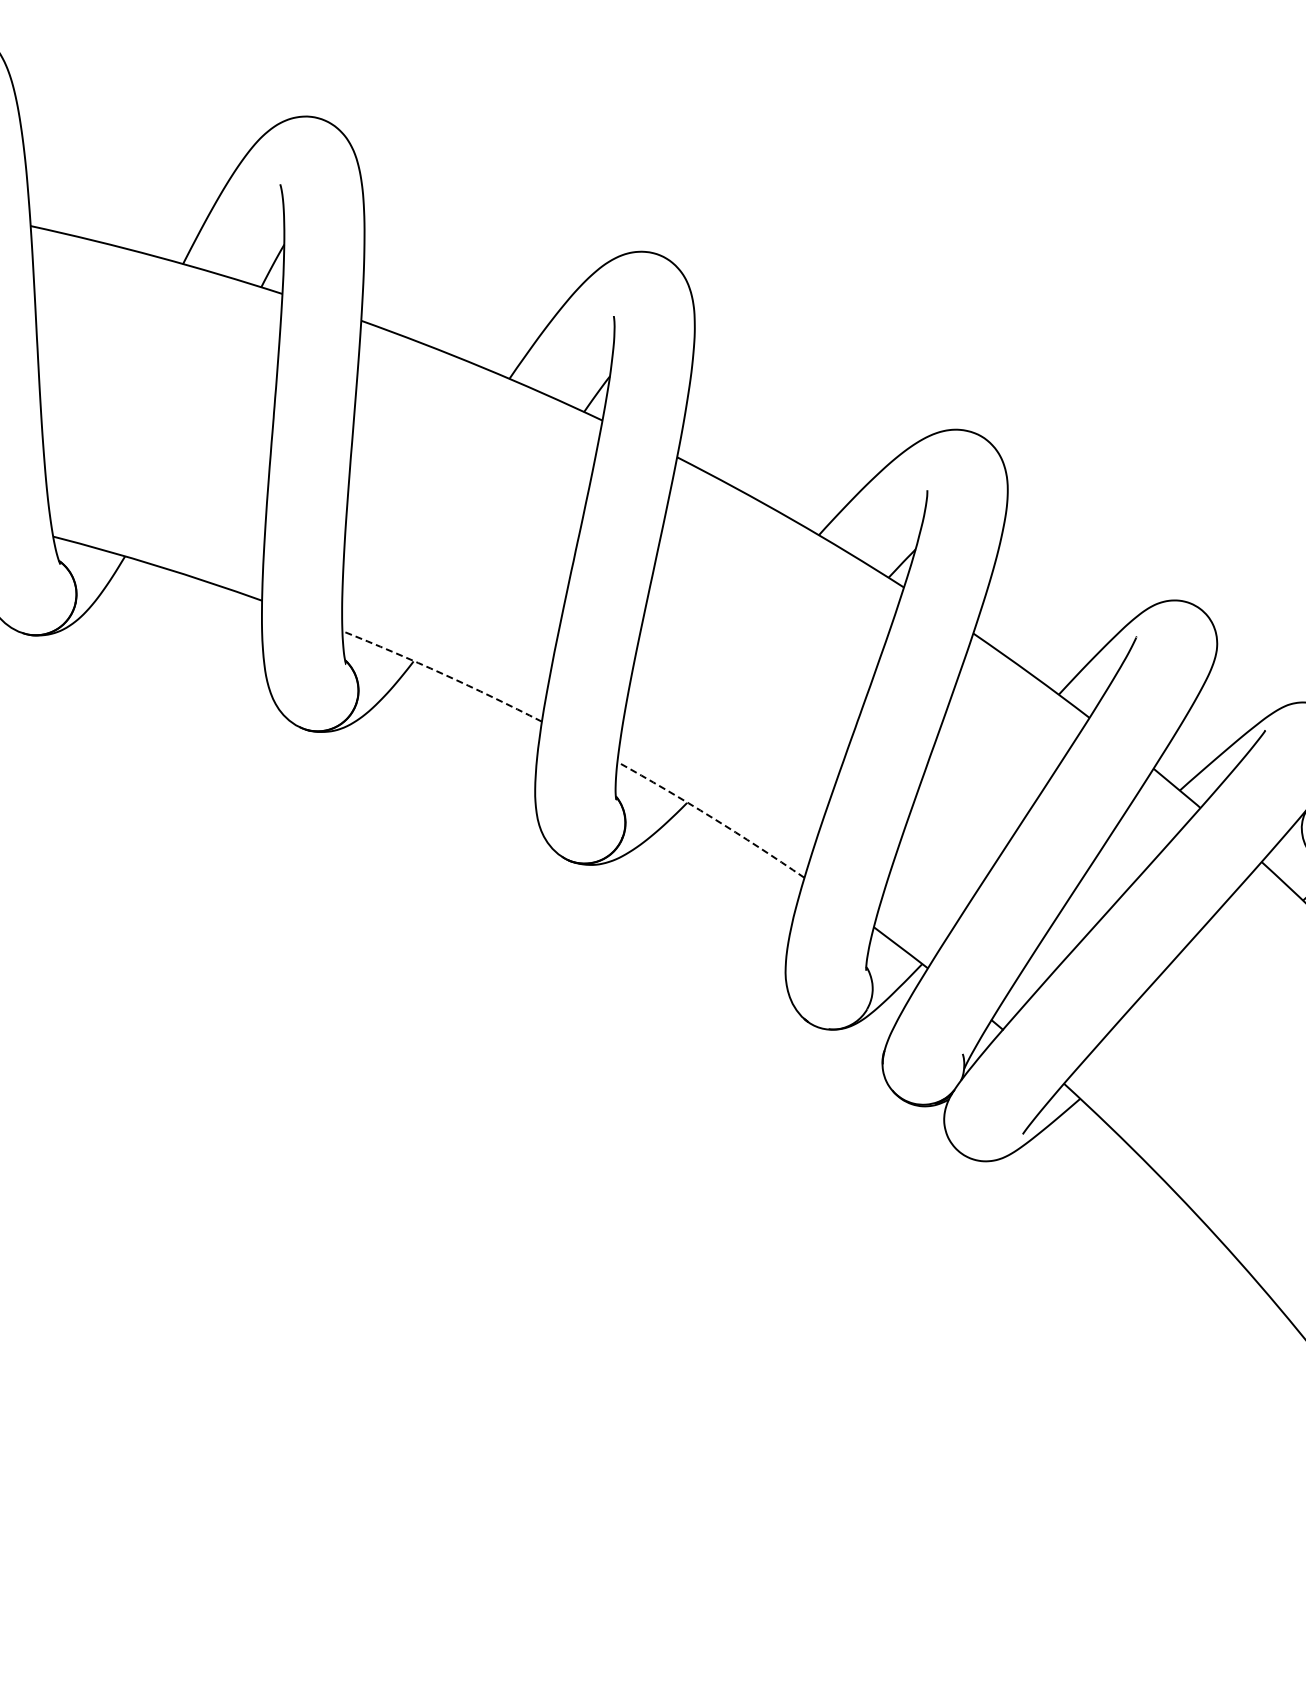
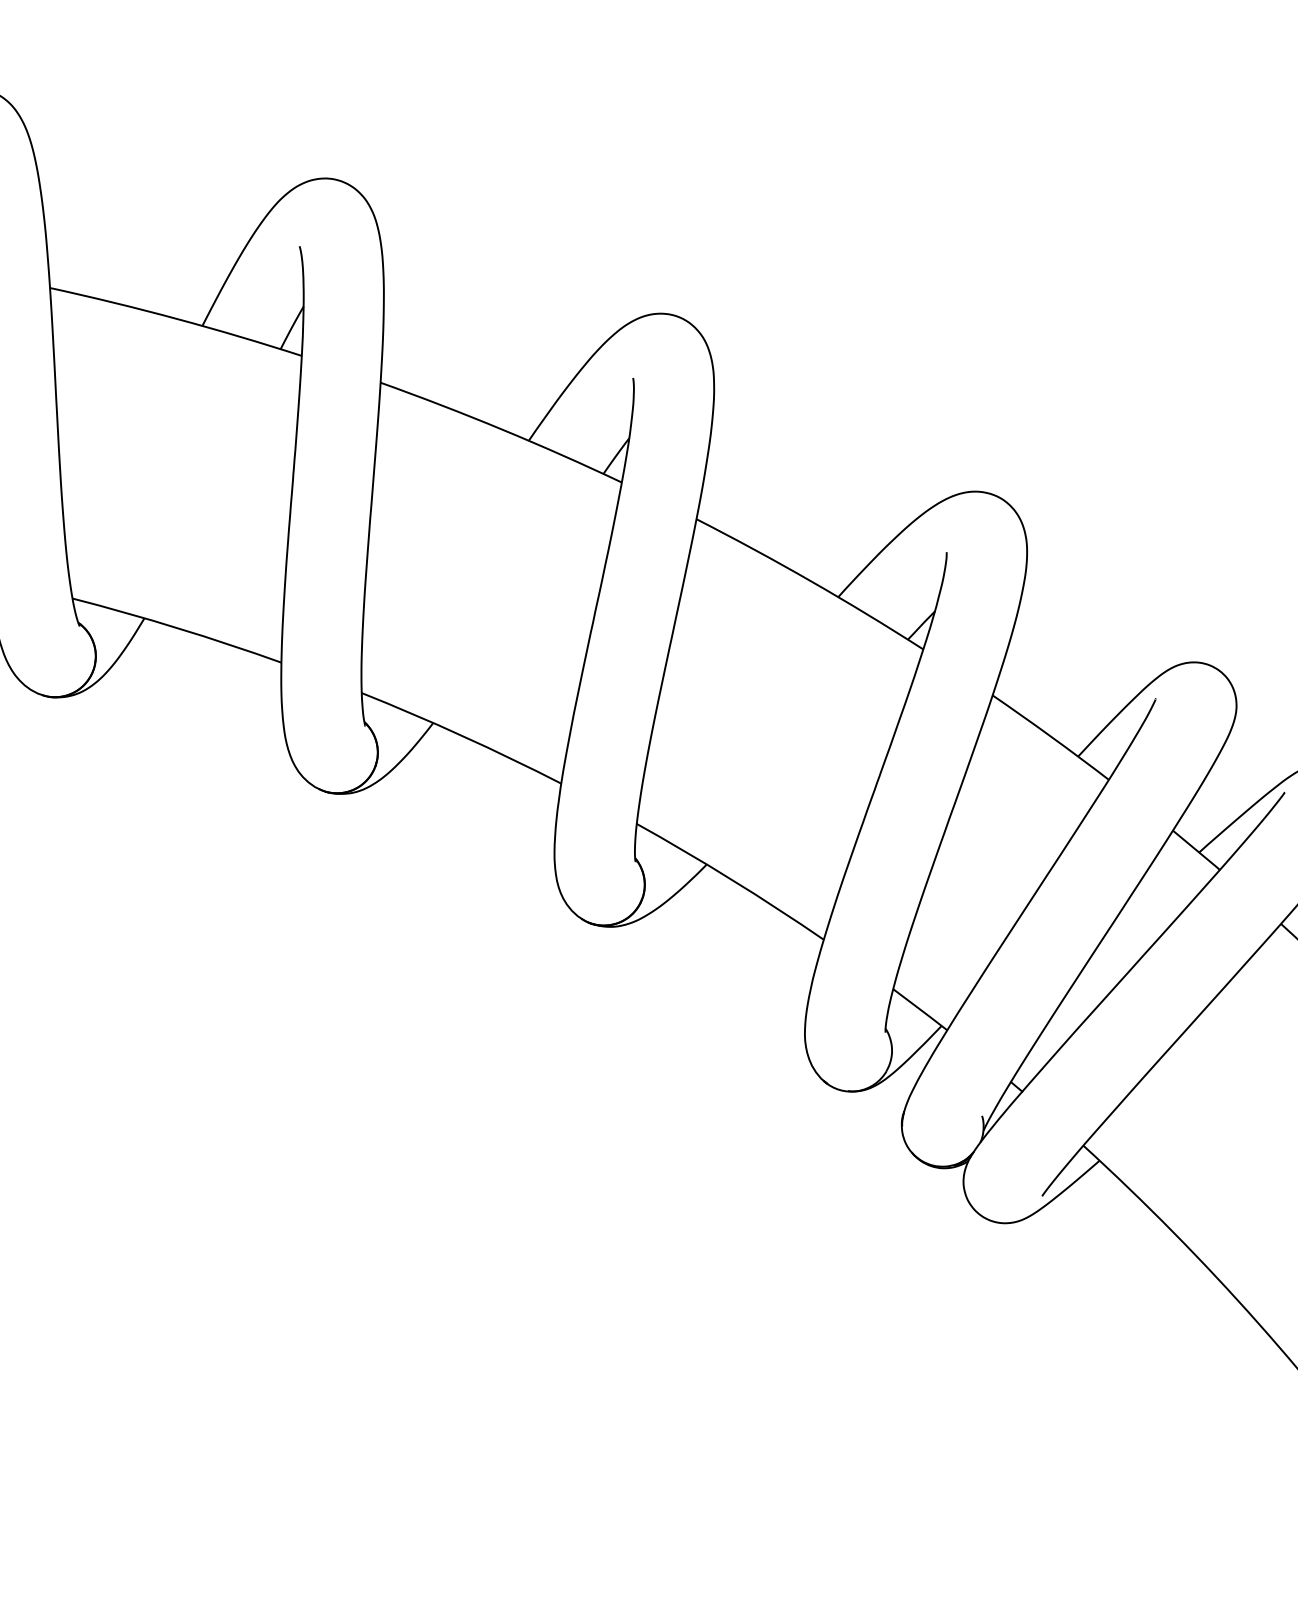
arc: (443, 674) -> (462, 736), dashed -> solid
arc: (712, 817) -> (731, 879), dashed -> solid

